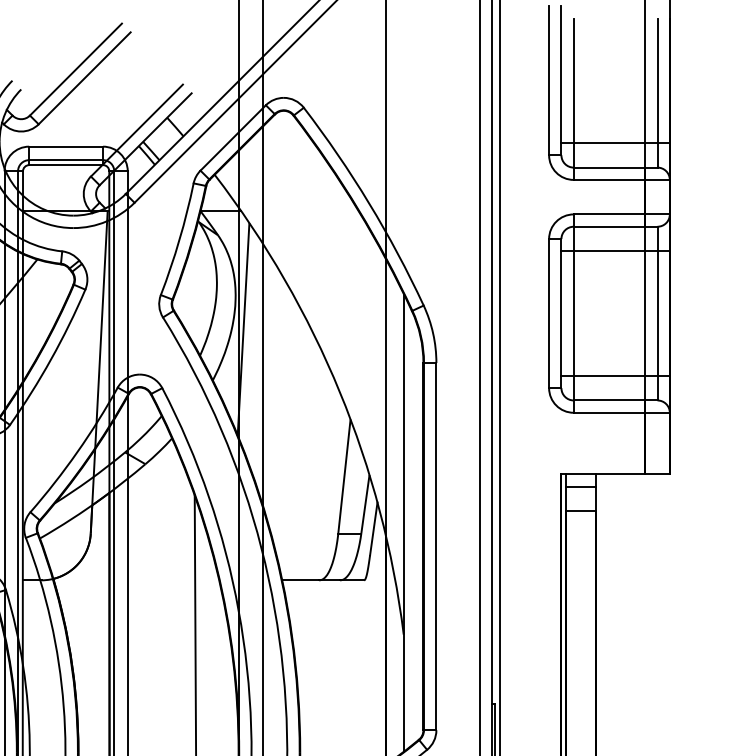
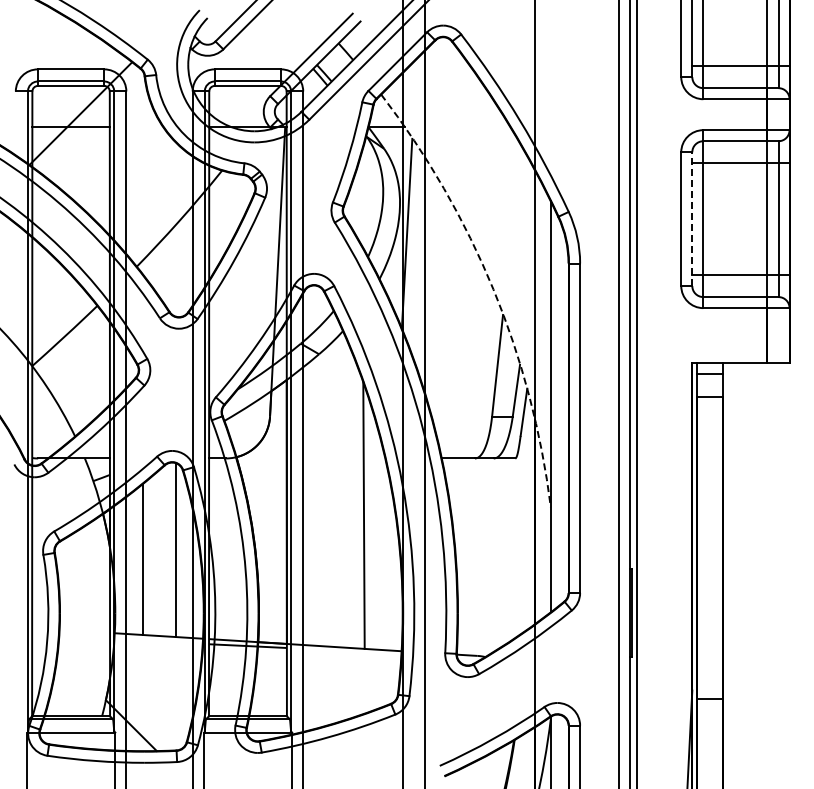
line: (561, 313) -> (692, 219), solid -> dashed
arc: (339, 392) -> (493, 289), solid -> dashed

